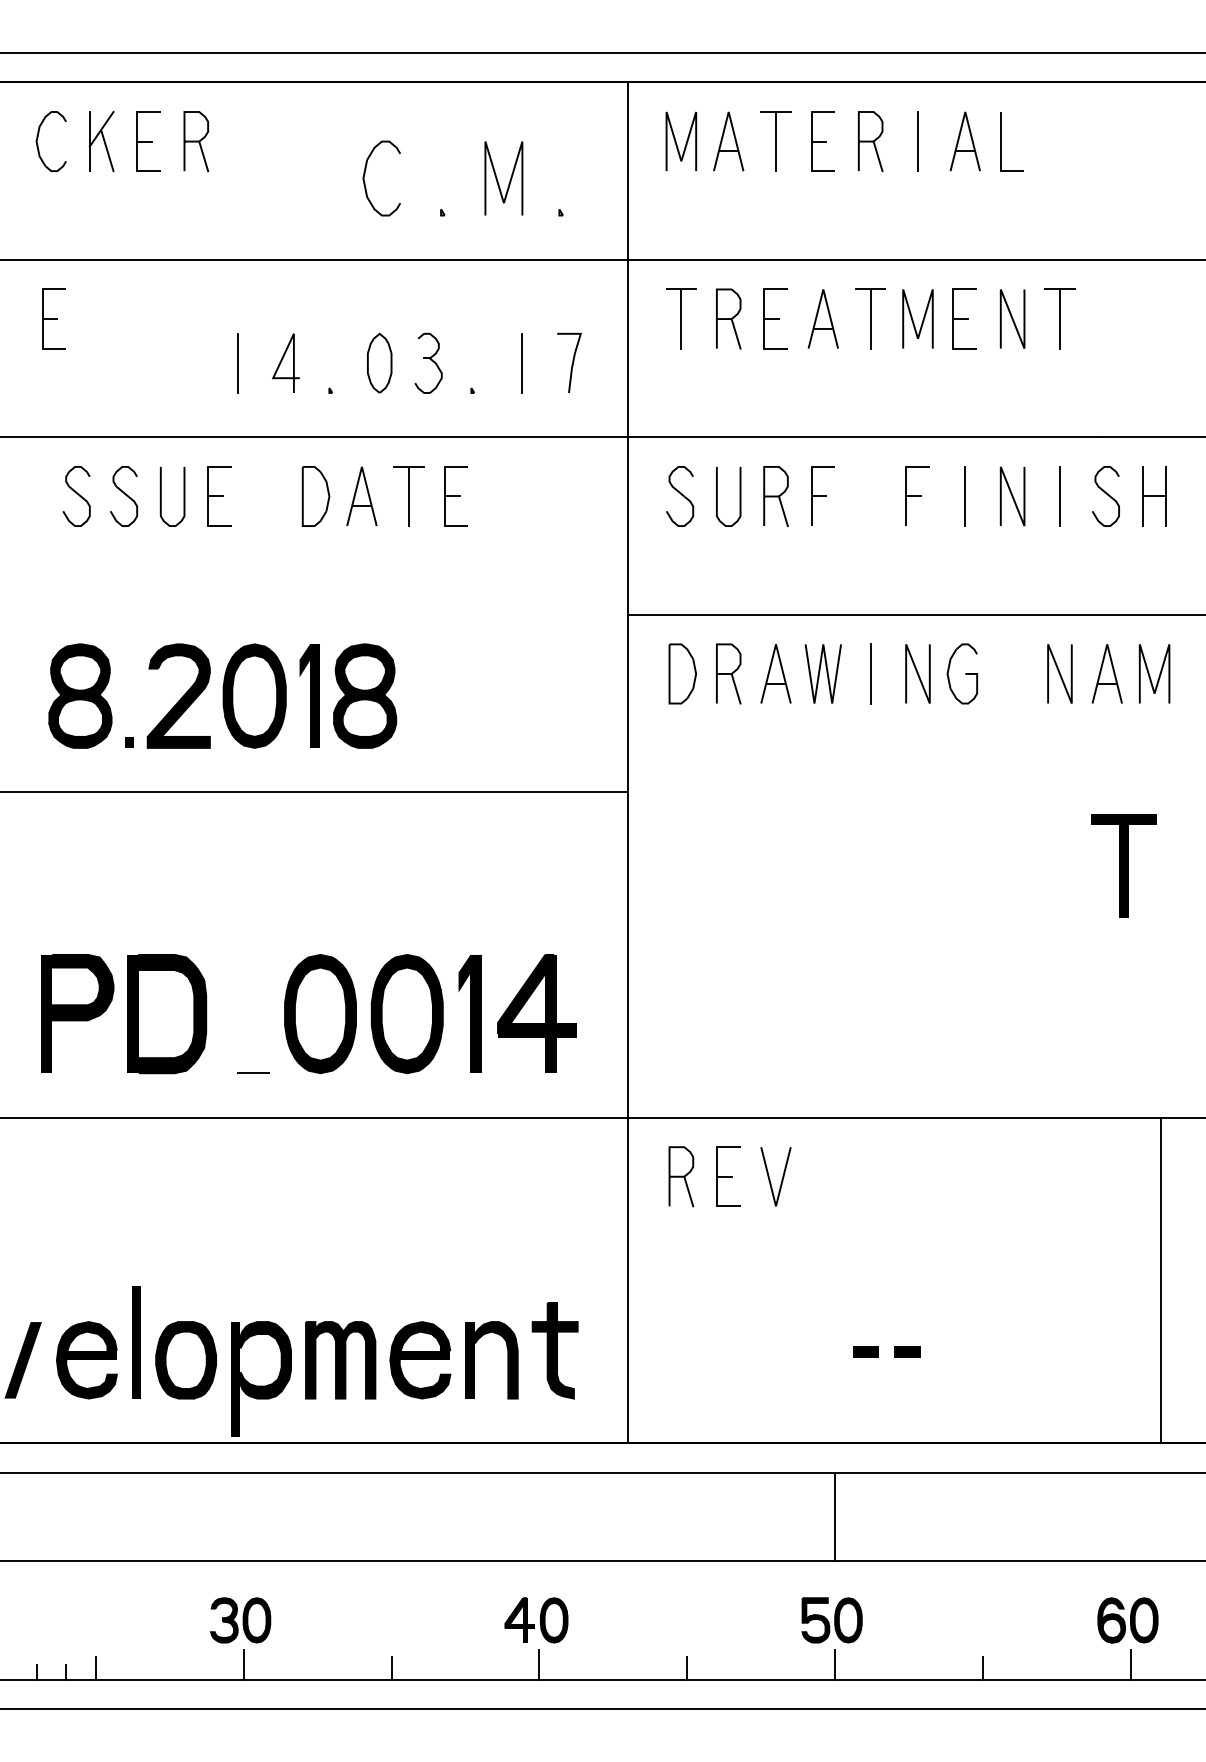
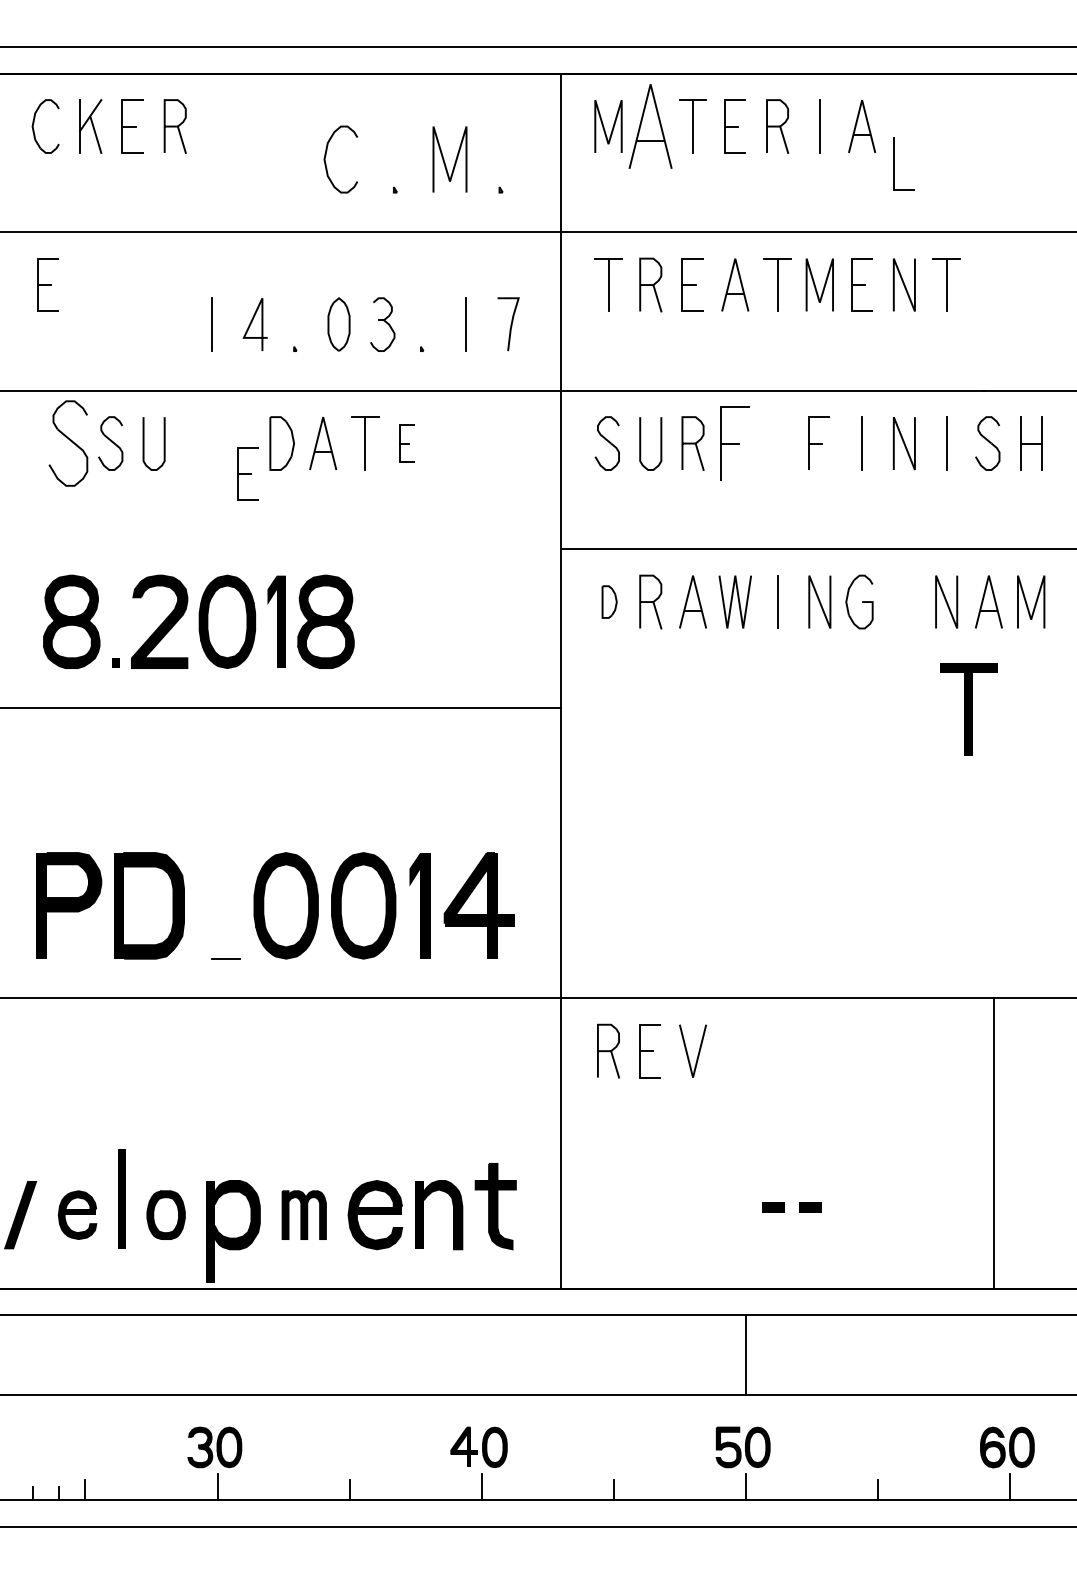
part: (728, 141) -> (650, 126), size x1.6
line: (1001, 141) -> (894, 163), moved
part: (822, 495) -> (734, 442), size x1.4
part: (76, 496) -> (68, 443), size x1.6
part: (219, 496) -> (247, 473), moved
part: (455, 496) -> (406, 443), size x0.7
part: (682, 673) -> (609, 601), size x0.6
part: (1123, 865) -> (968, 708), moved
line: (1160, 1279) -> (993, 1142), moved
part: (86, 1360) -> (77, 1215), size x0.7
part: (185, 1360) -> (165, 1215), size x0.7
part: (340, 1360) -> (304, 1215), size x0.7

